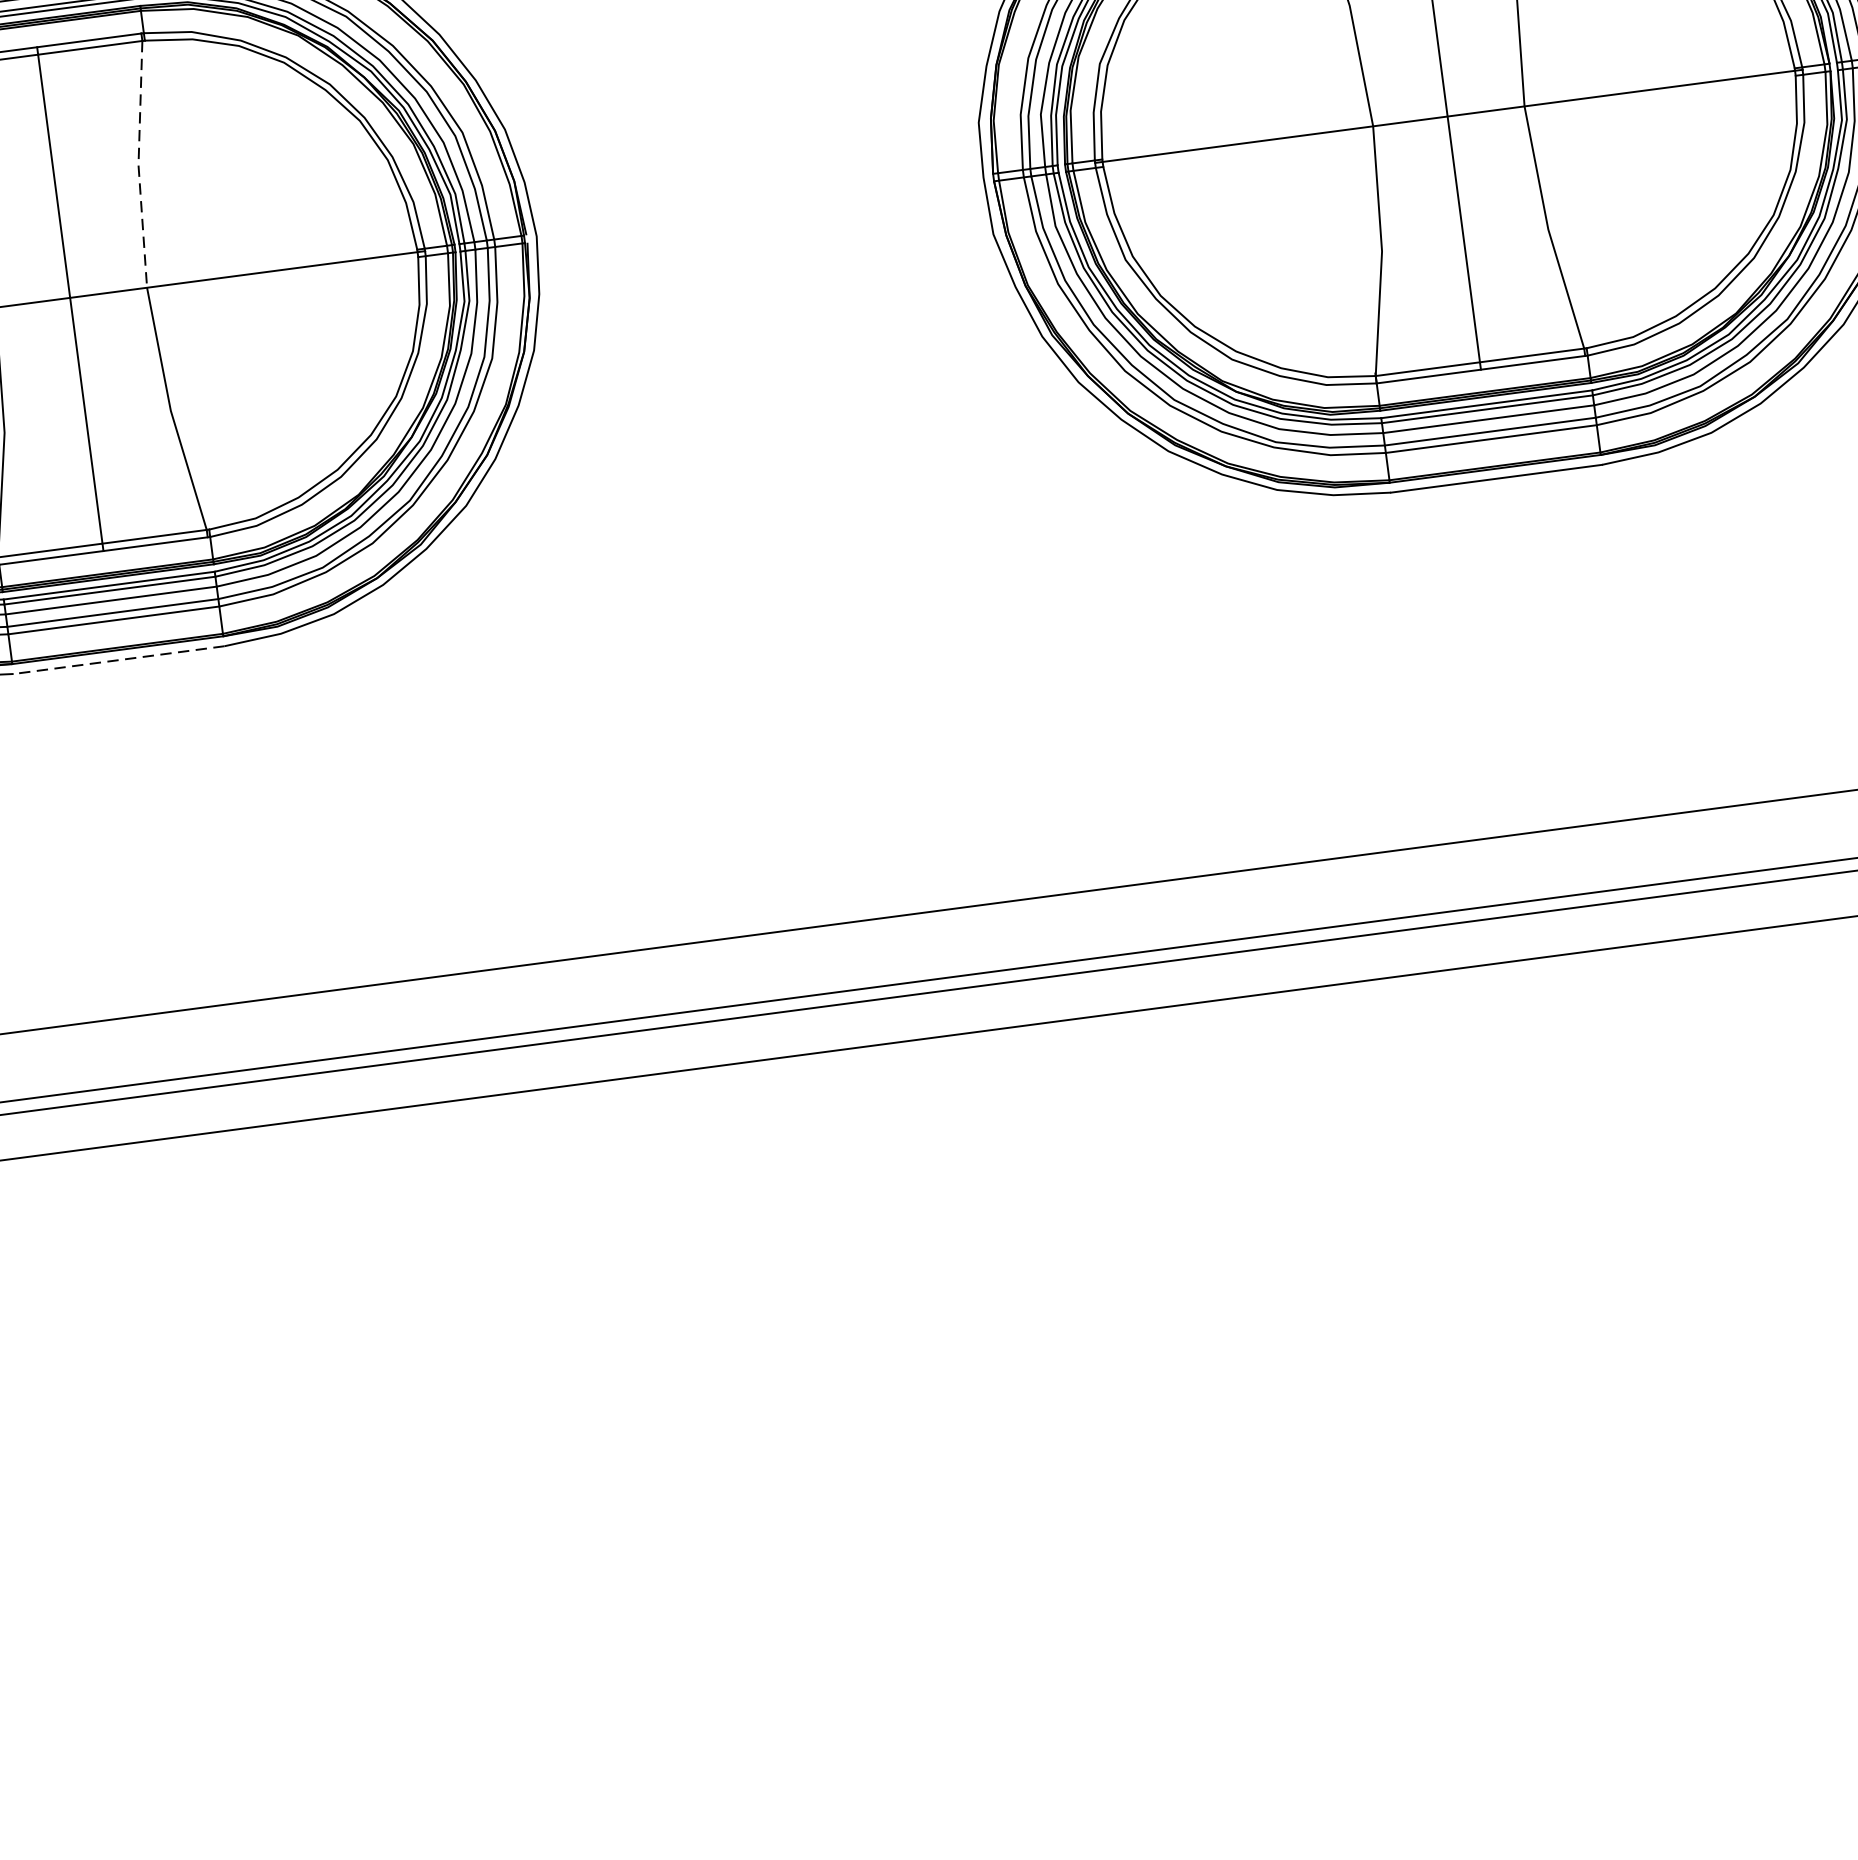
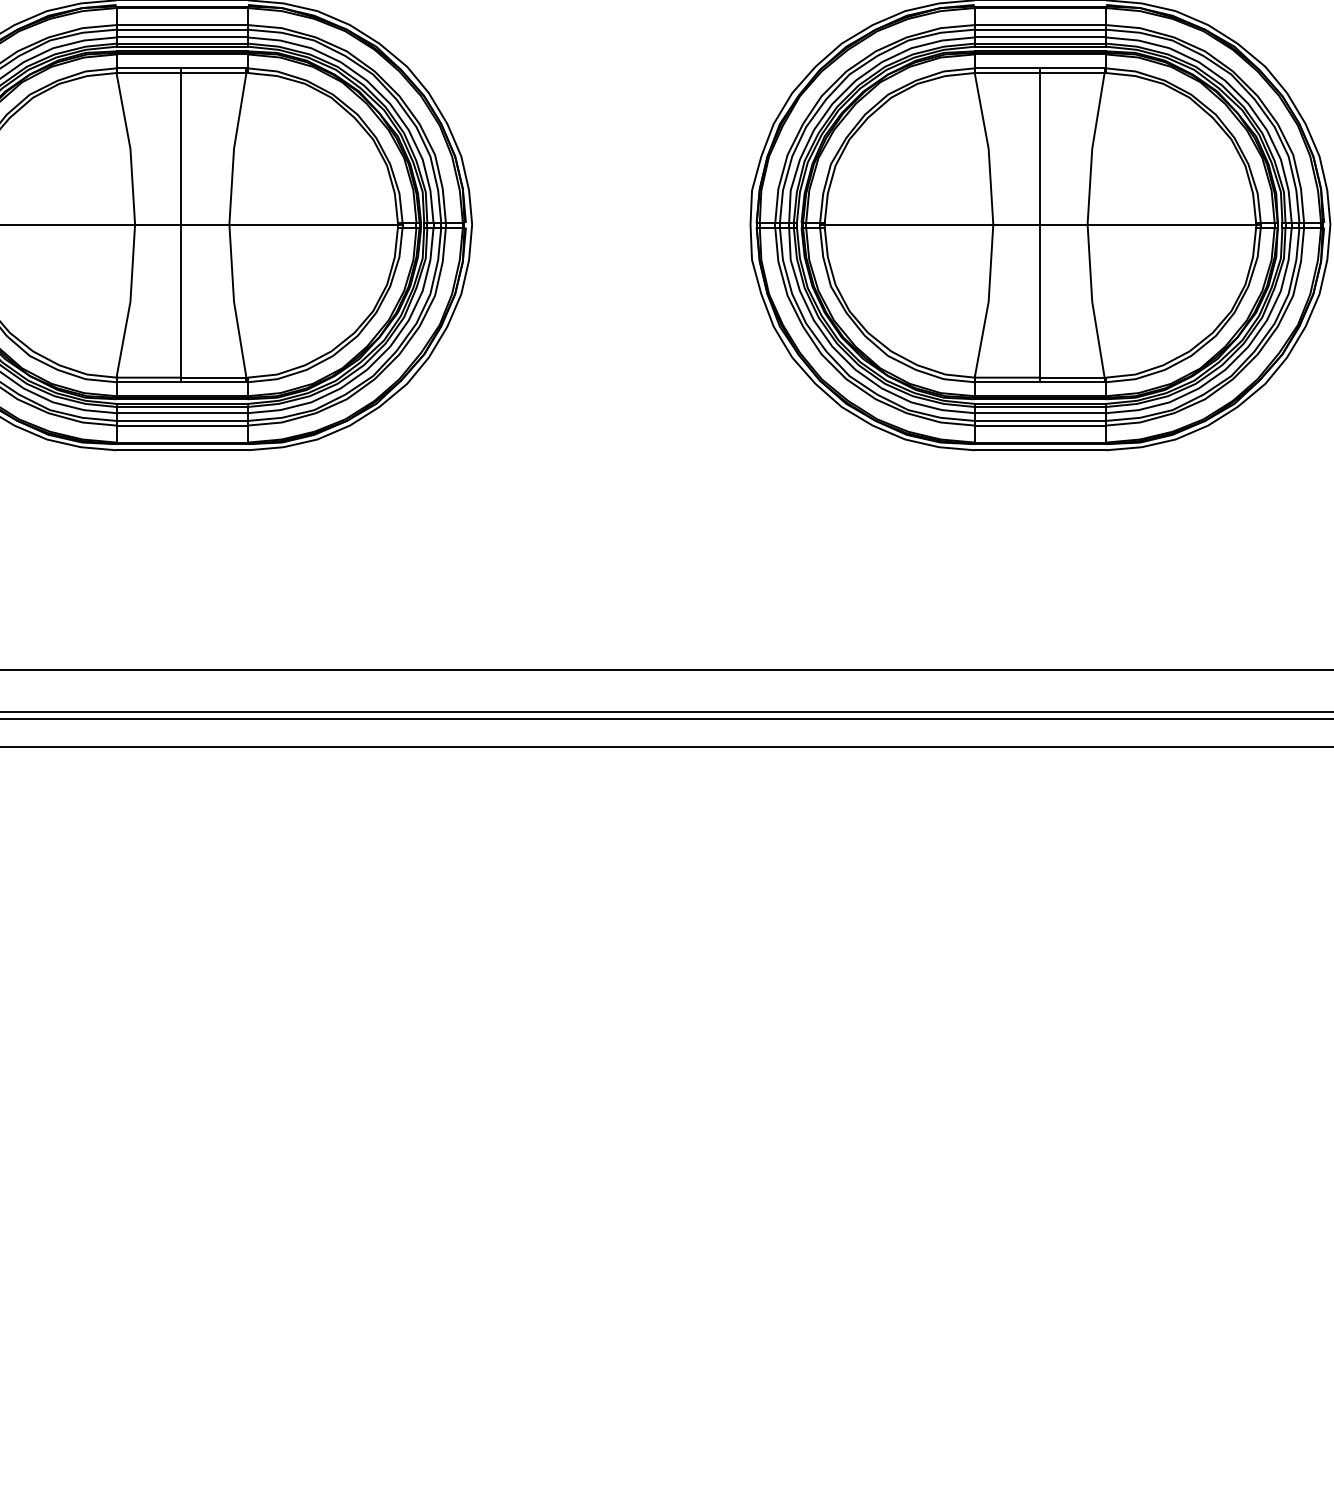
line: (139, 164) -> (234, 148), dashed -> solid
line: (119, 660) -> (182, 450), dashed -> solid

